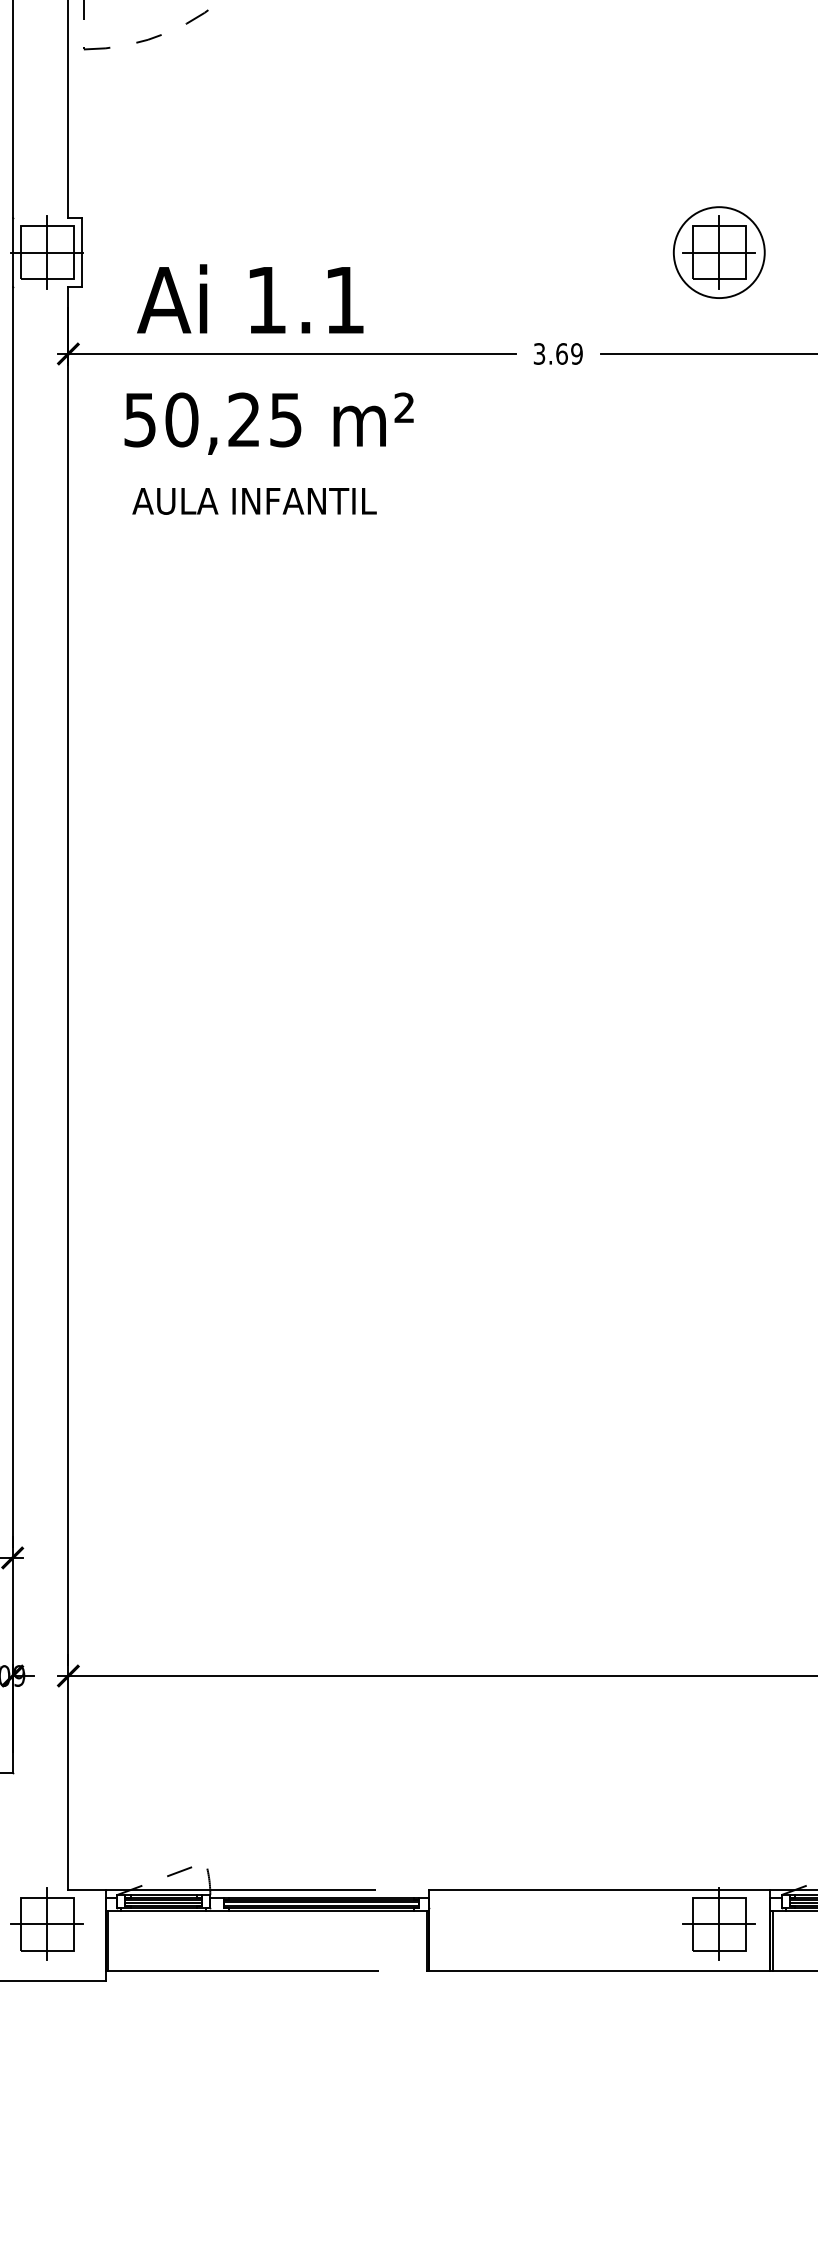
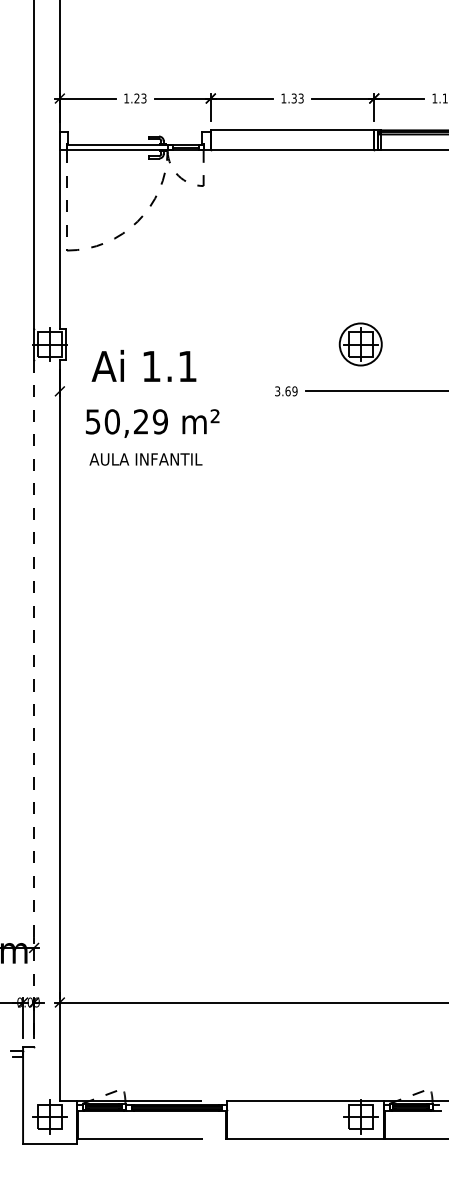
line: (286, 354) -> (160, 391), removed
text: (283, 419) -> (159, 421), 50,25 -> 50,29
line: (13, 1031) -> (34, 704), solid -> dashed

